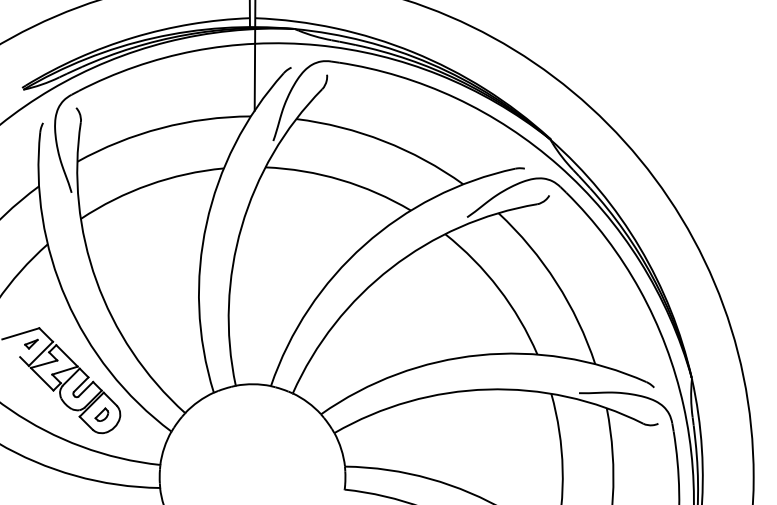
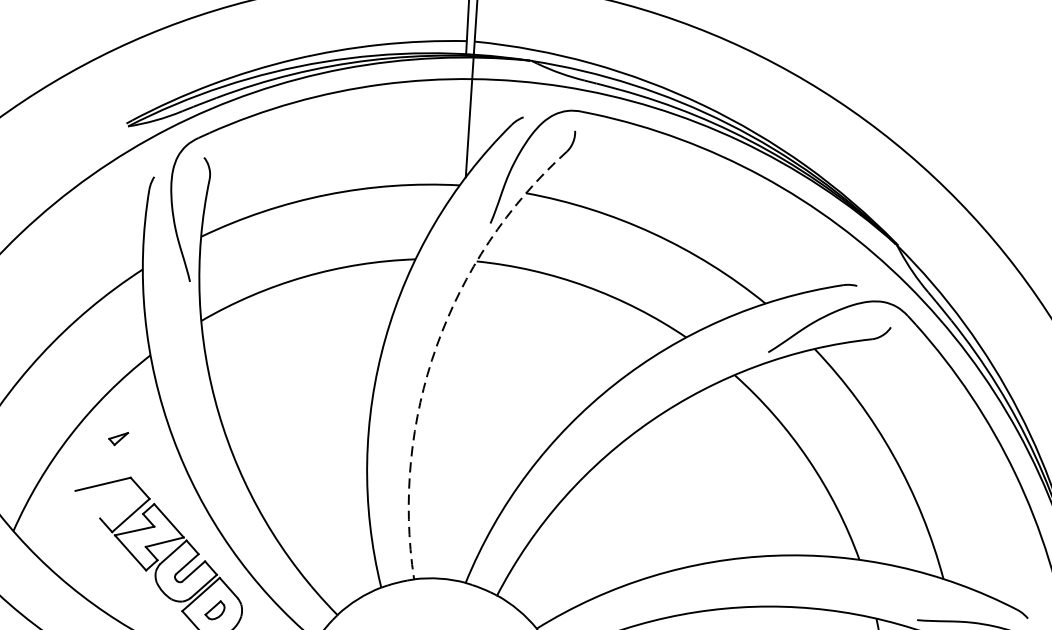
arc: (241, 226) -> (436, 346), solid -> dashed
part: (31, 343) -> (118, 437), moved

